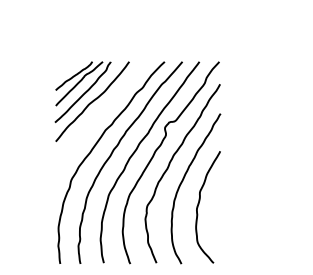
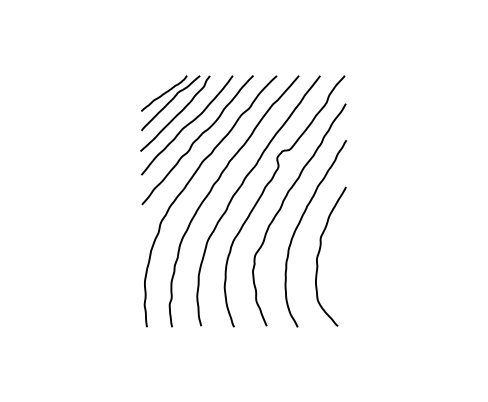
curve: (100, 113) -> (197, 140), added

